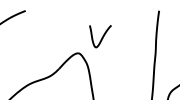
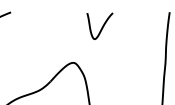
curve: (101, 37) -> (101, 27), moved

